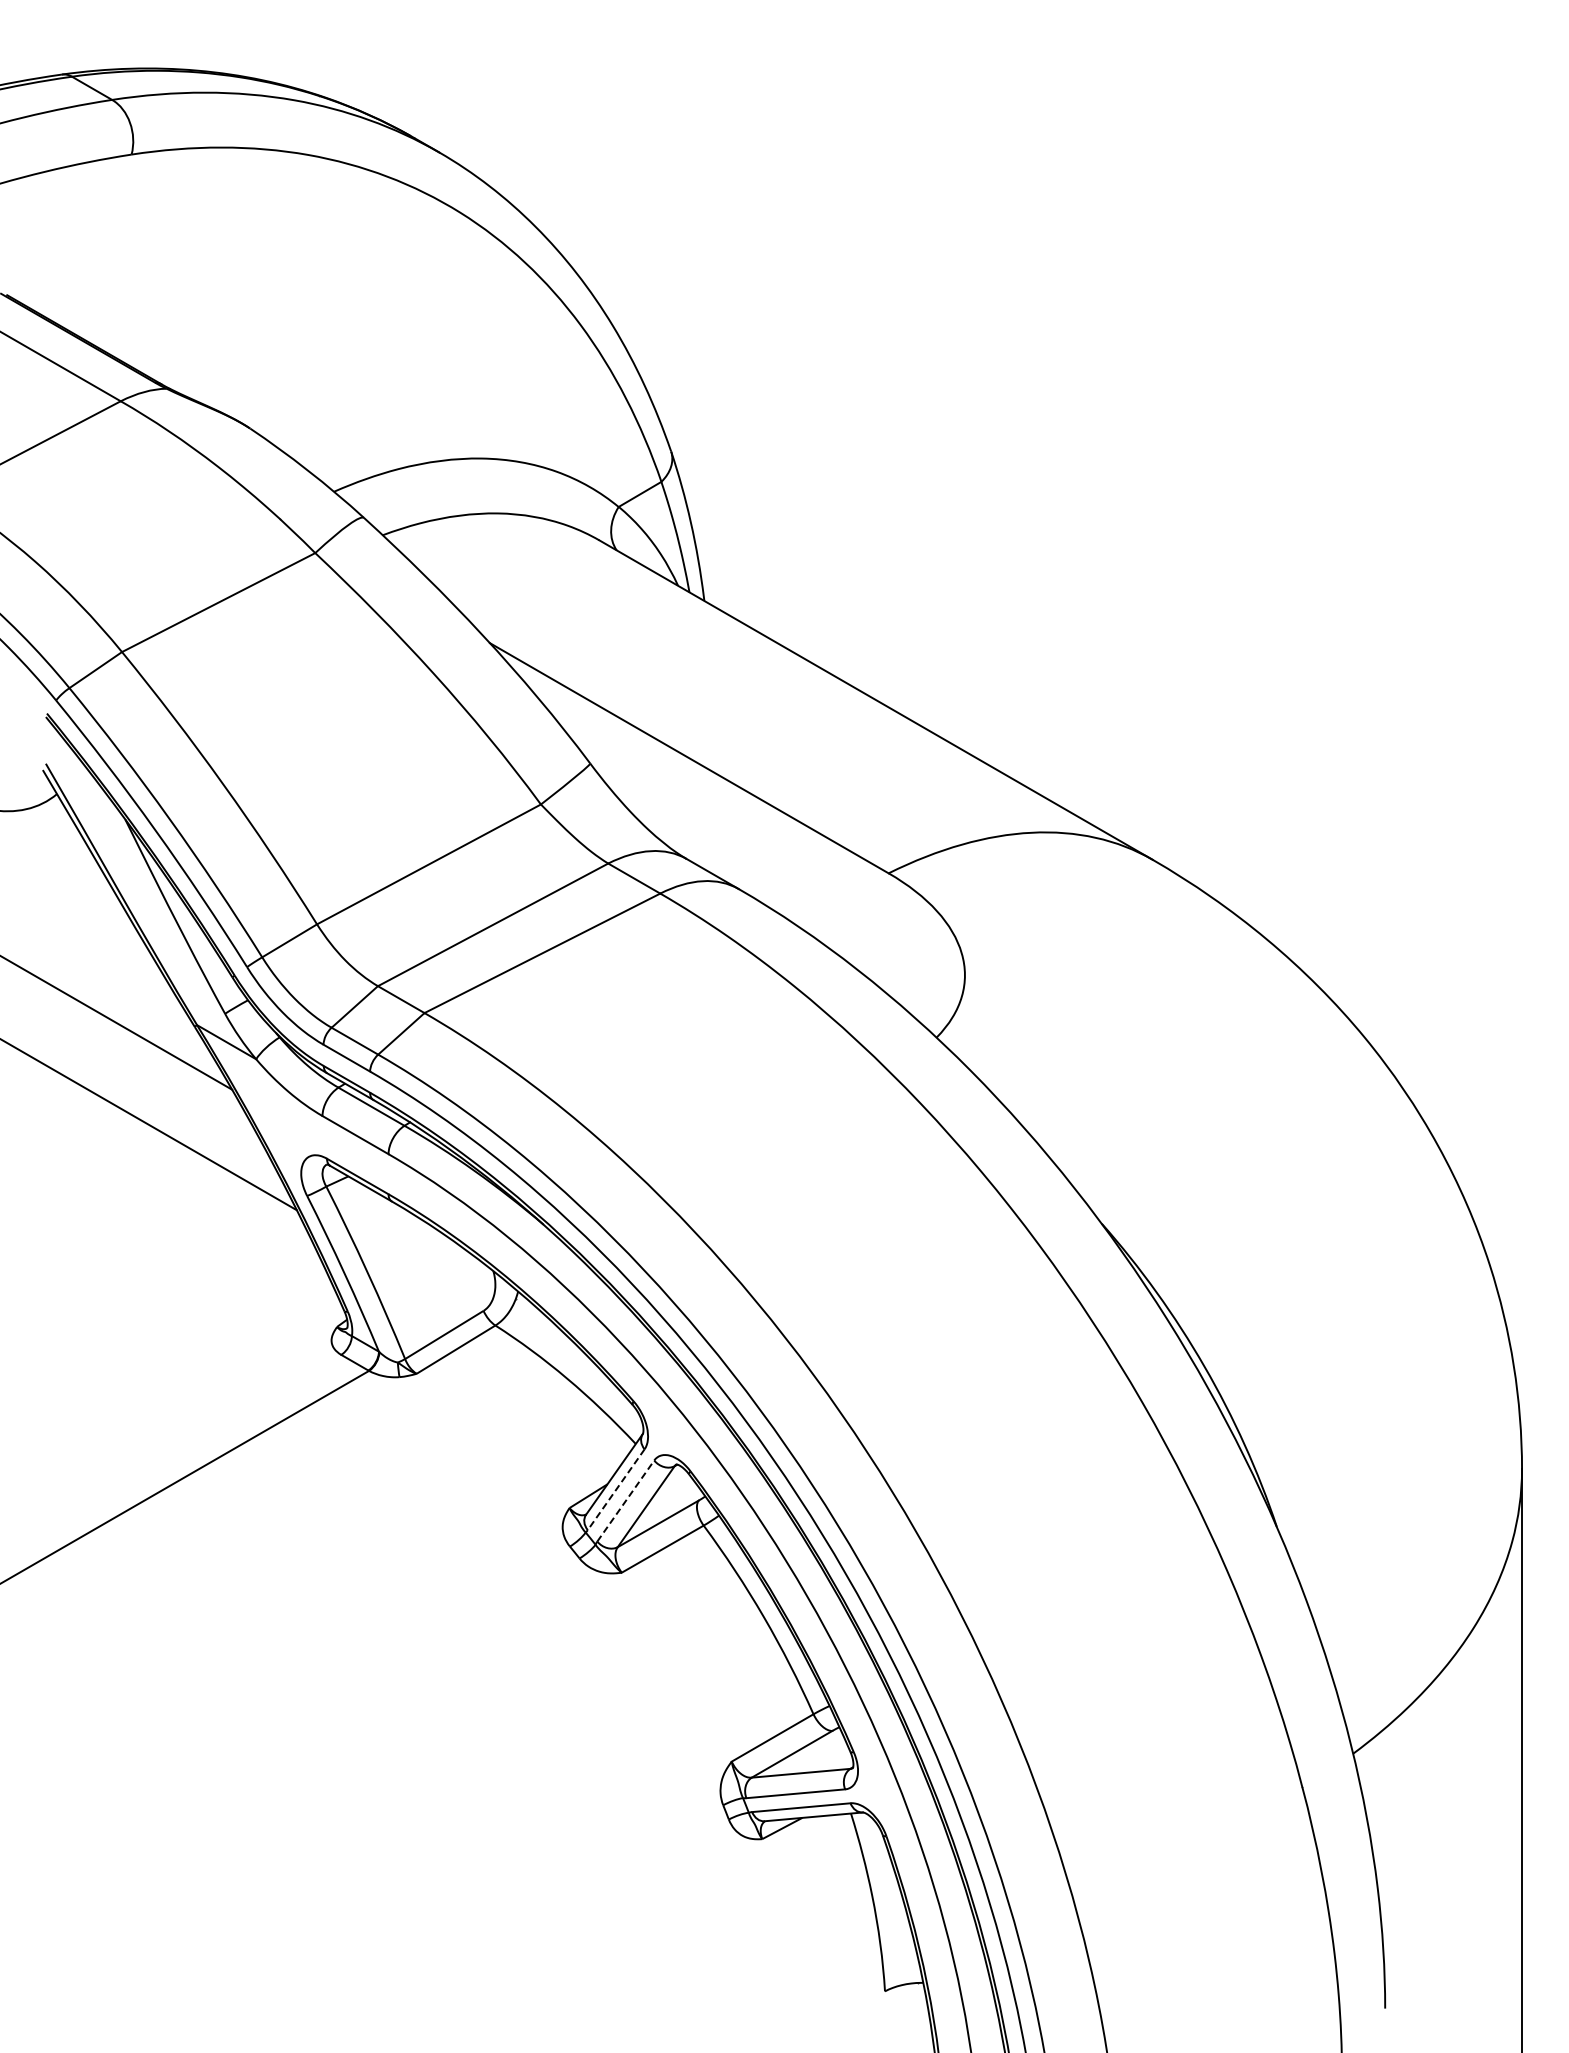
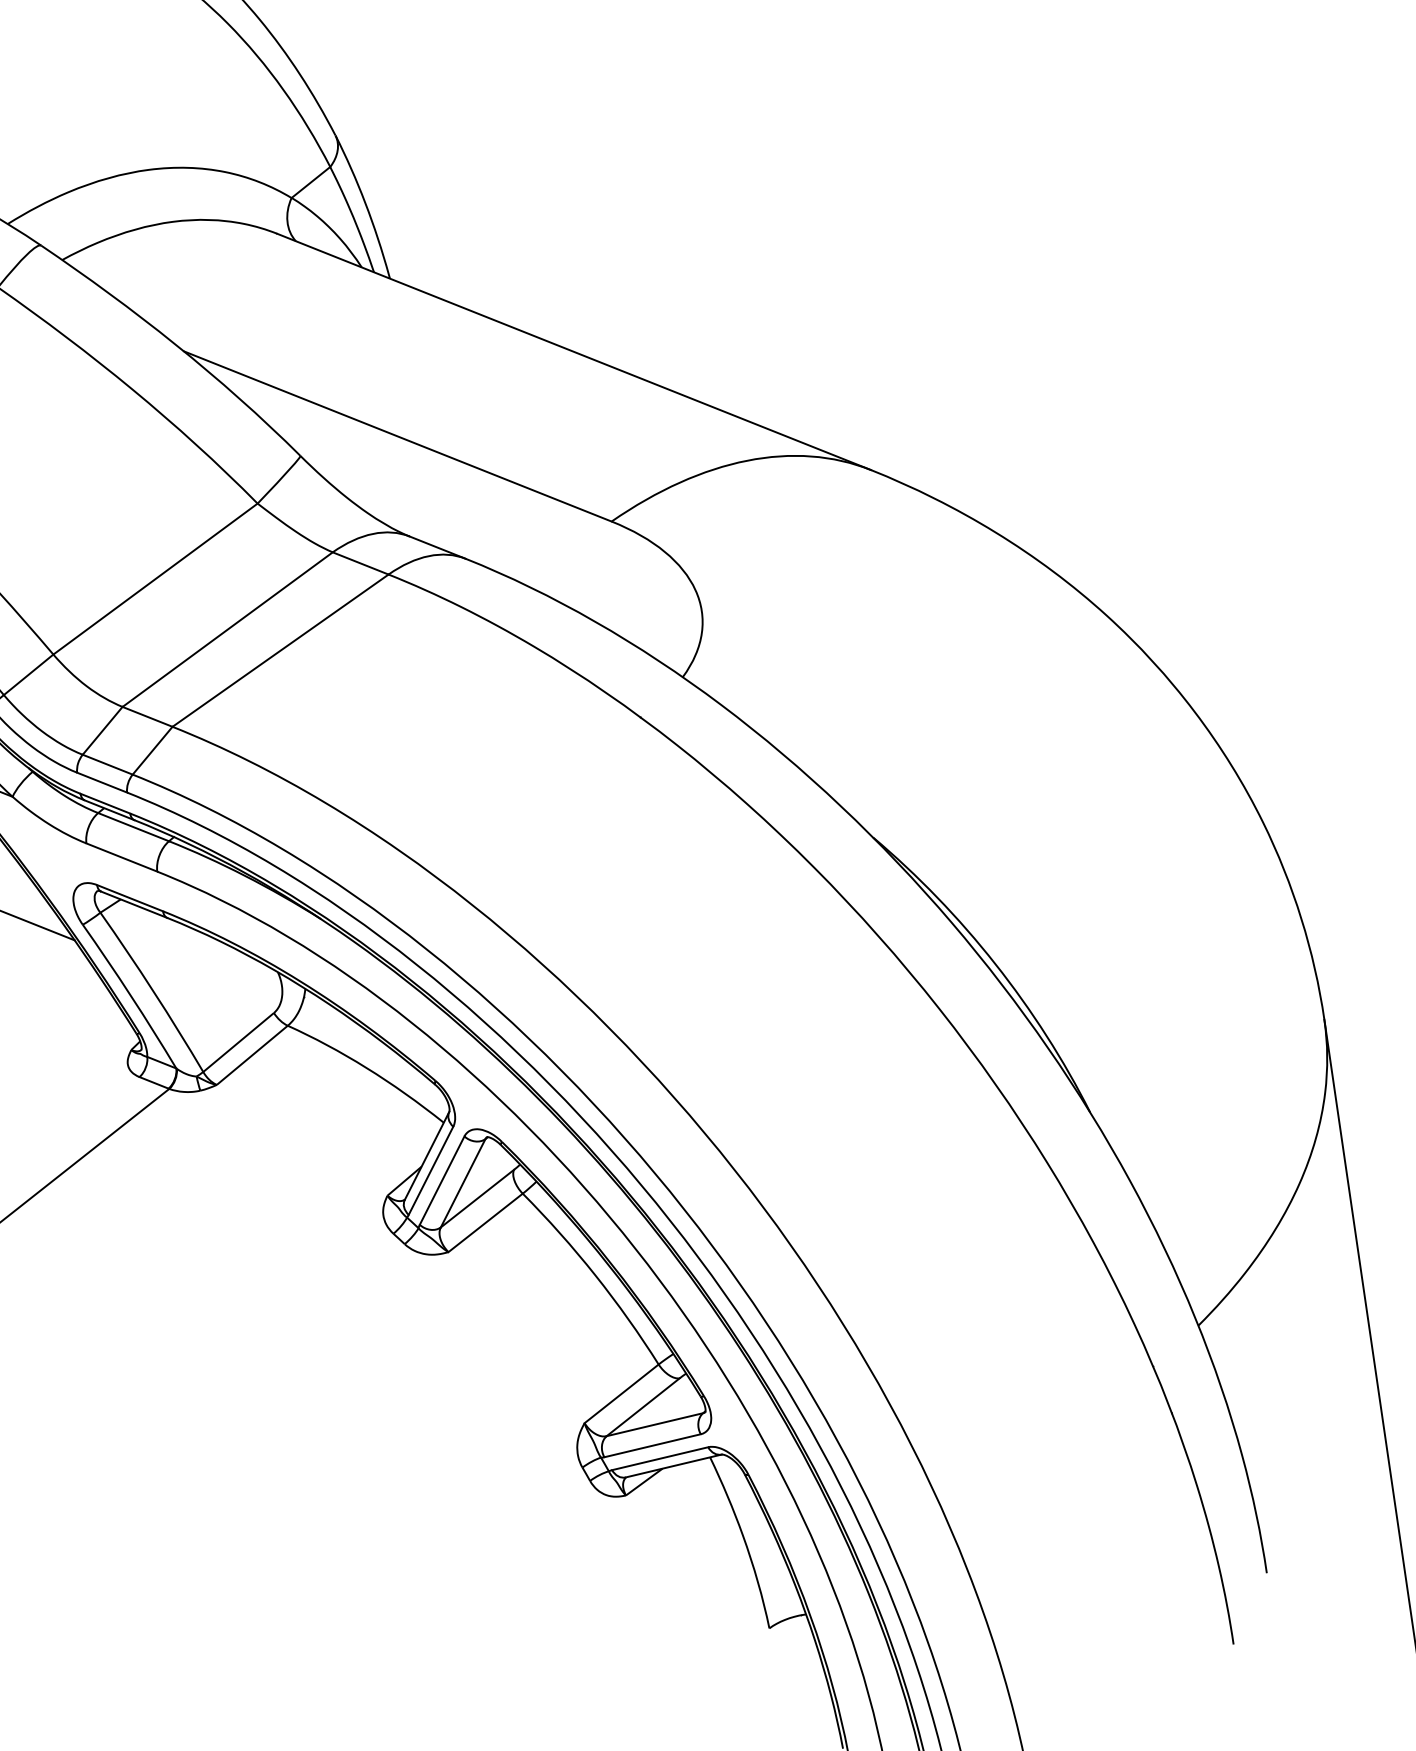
line: (615, 1490) -> (430, 1171), dashed -> solid
line: (625, 1501) -> (441, 1181), dashed -> solid

